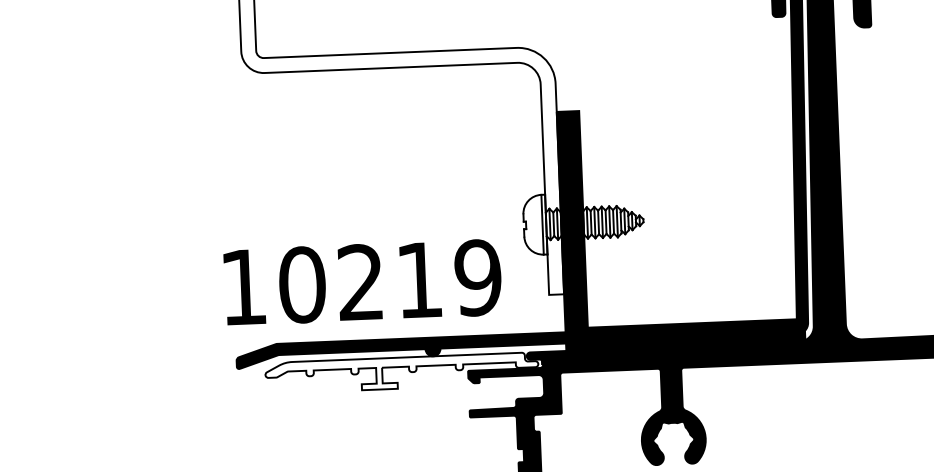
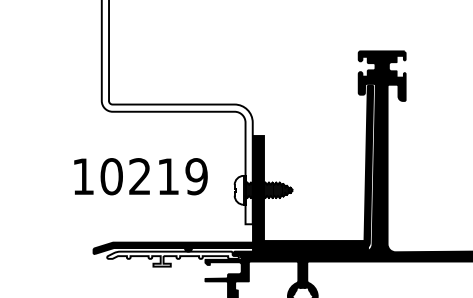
text: (361, 282) -> (140, 176), moved

